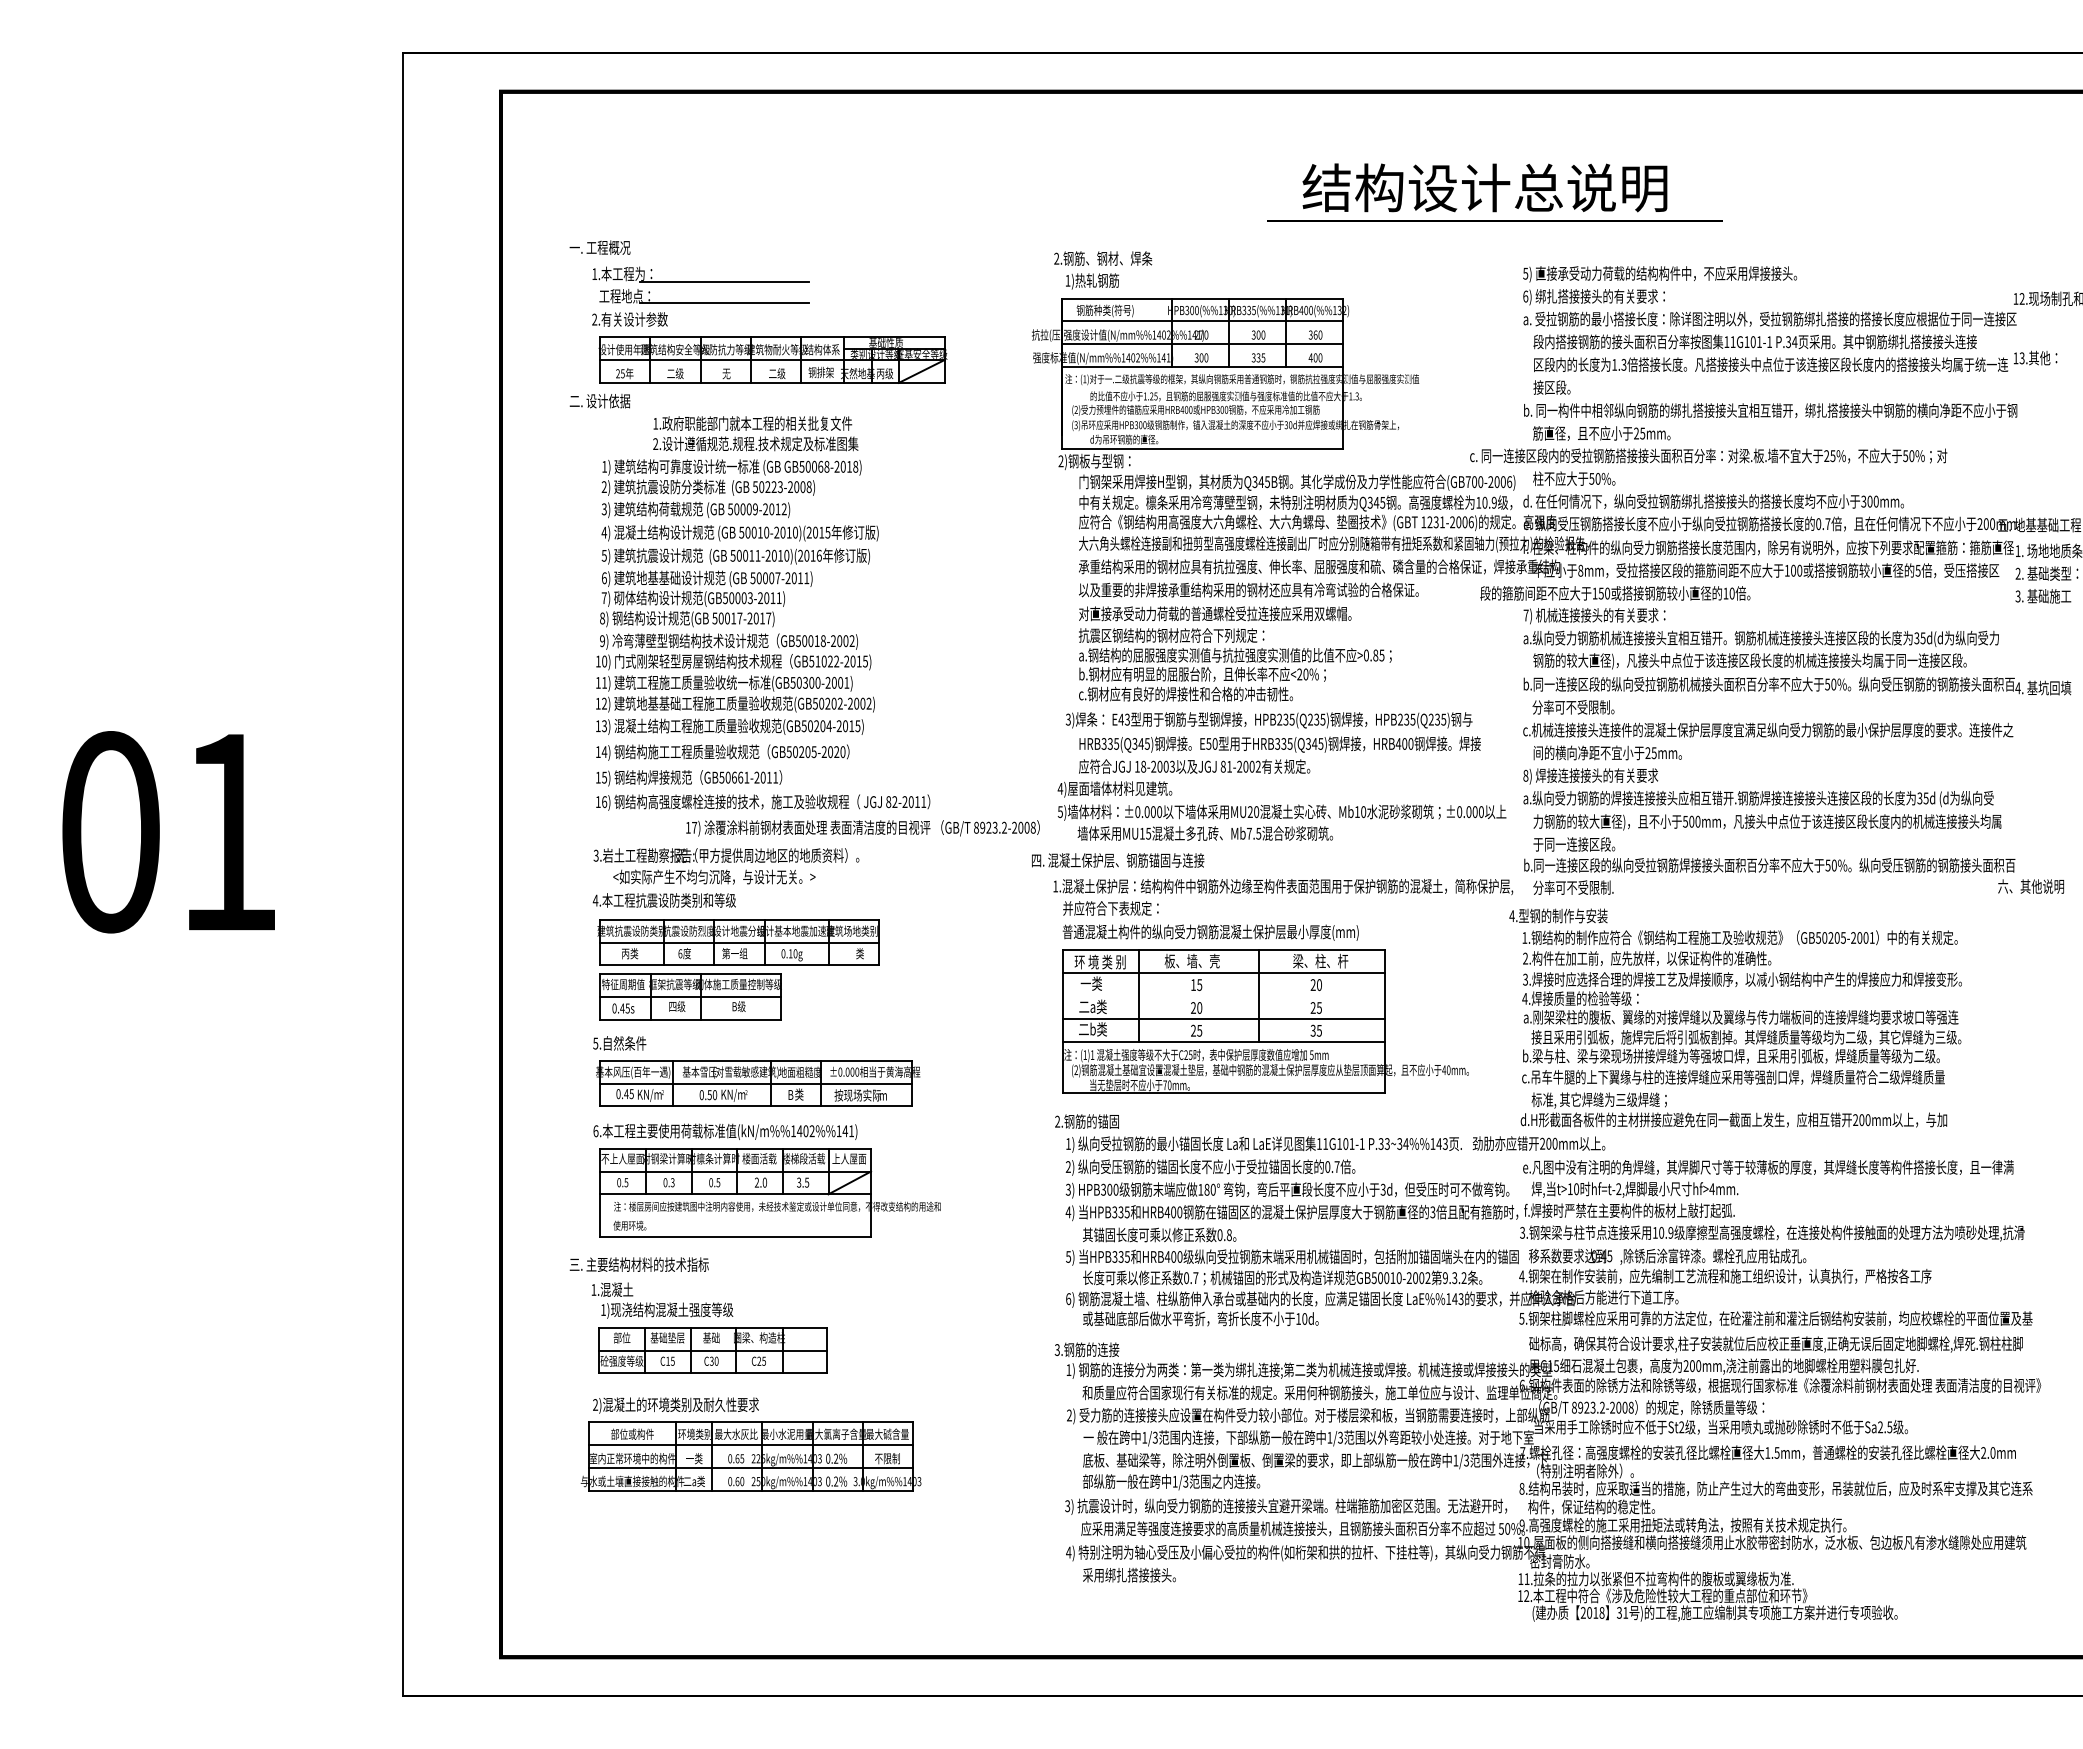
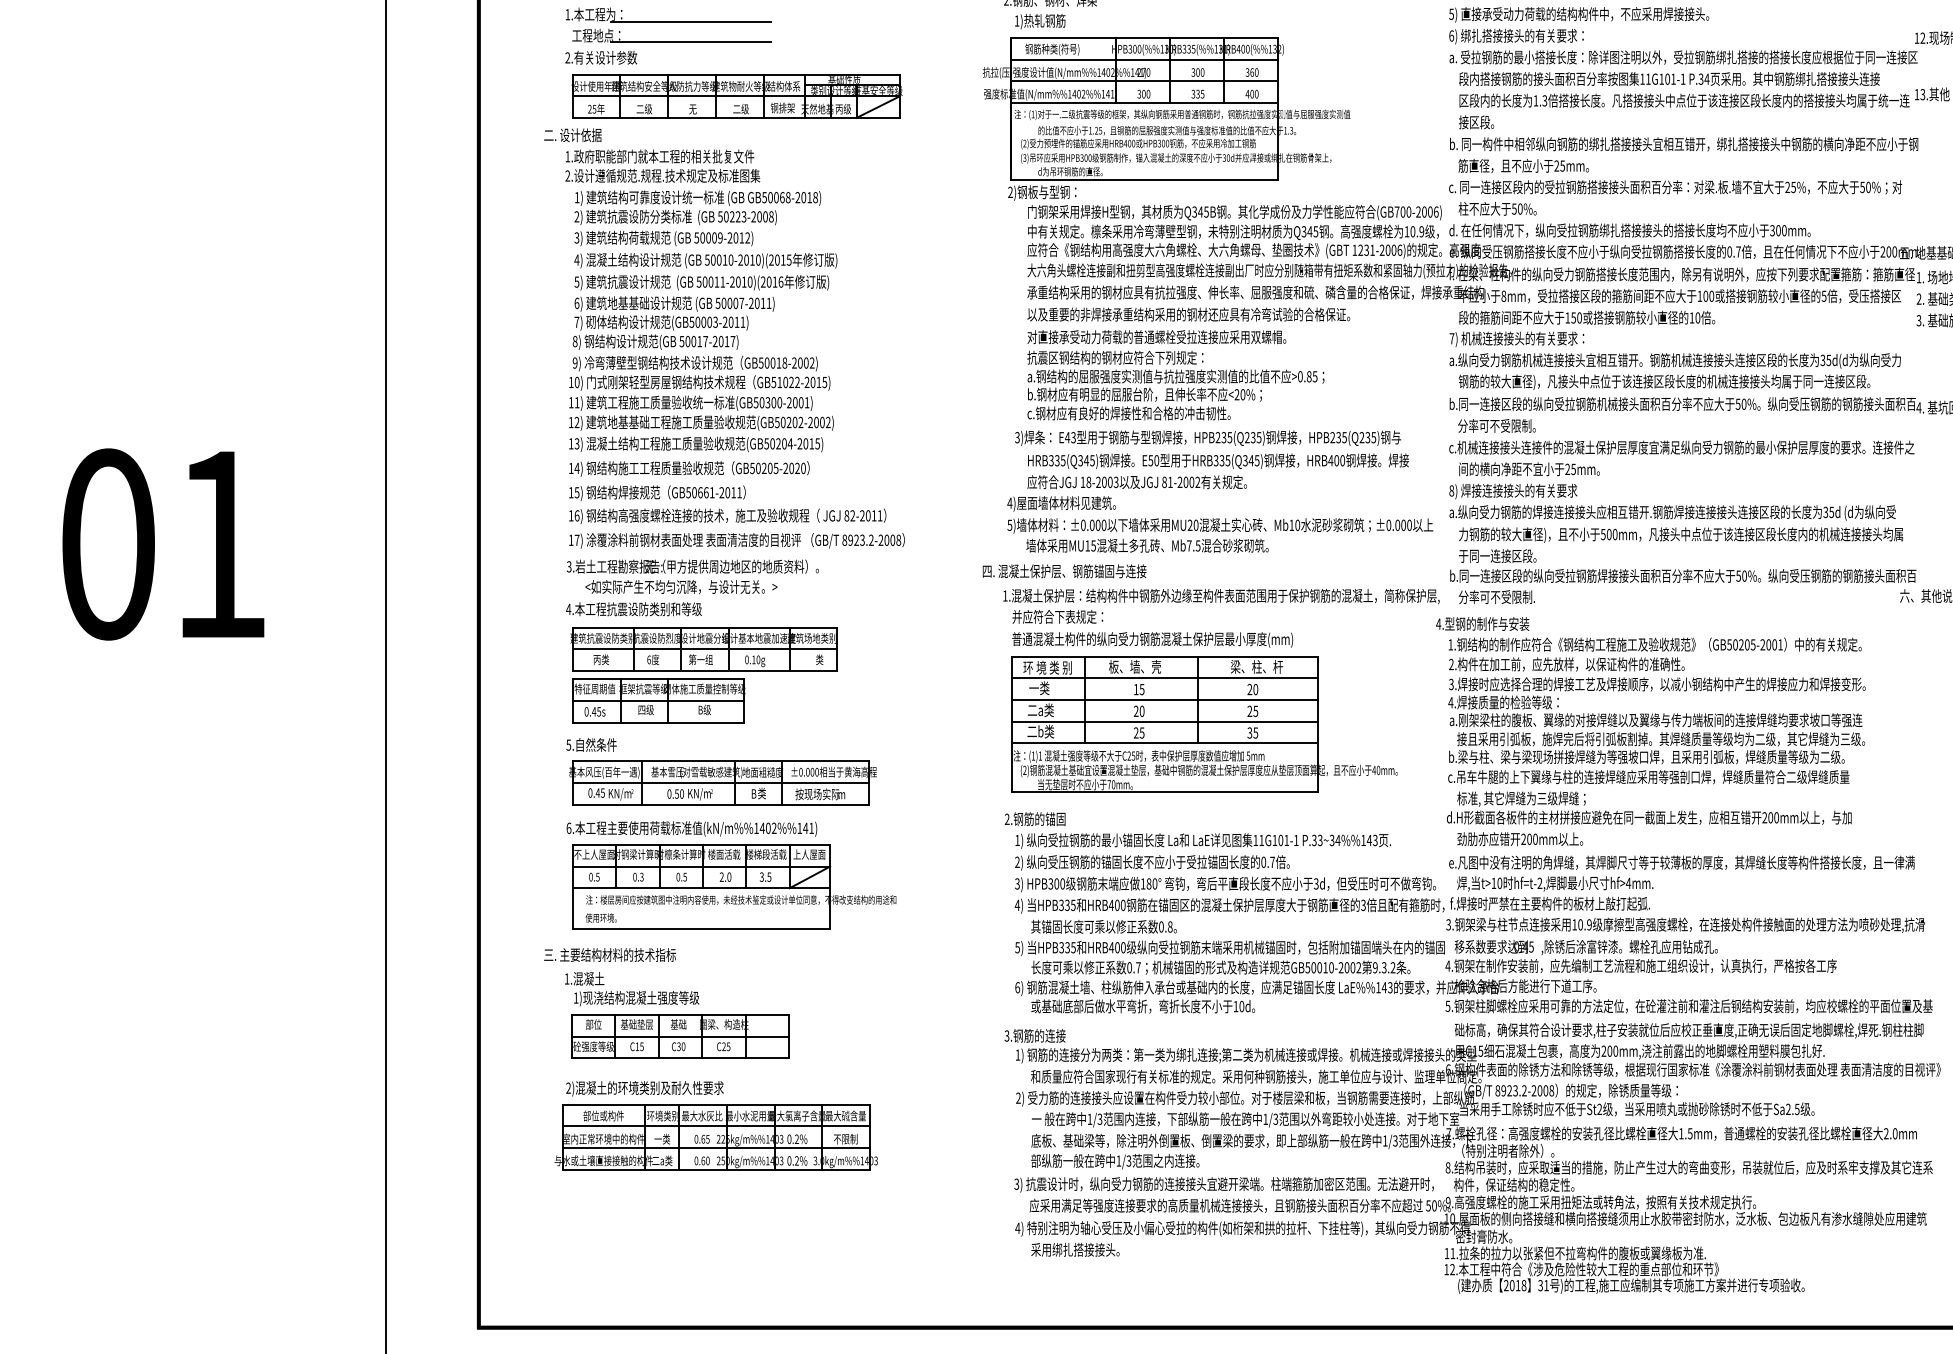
text: (755, 433) -> (662, 165), moved
text: (1708, 455) -> (1675, 186), moved
text: (1615, 593) -> (1587, 317), moved
text: (862, 828) -> (736, 540), moved
line: (1223, 995) -> (1164, 699), added
text: (1538, 1143) -> (1519, 839), moved

